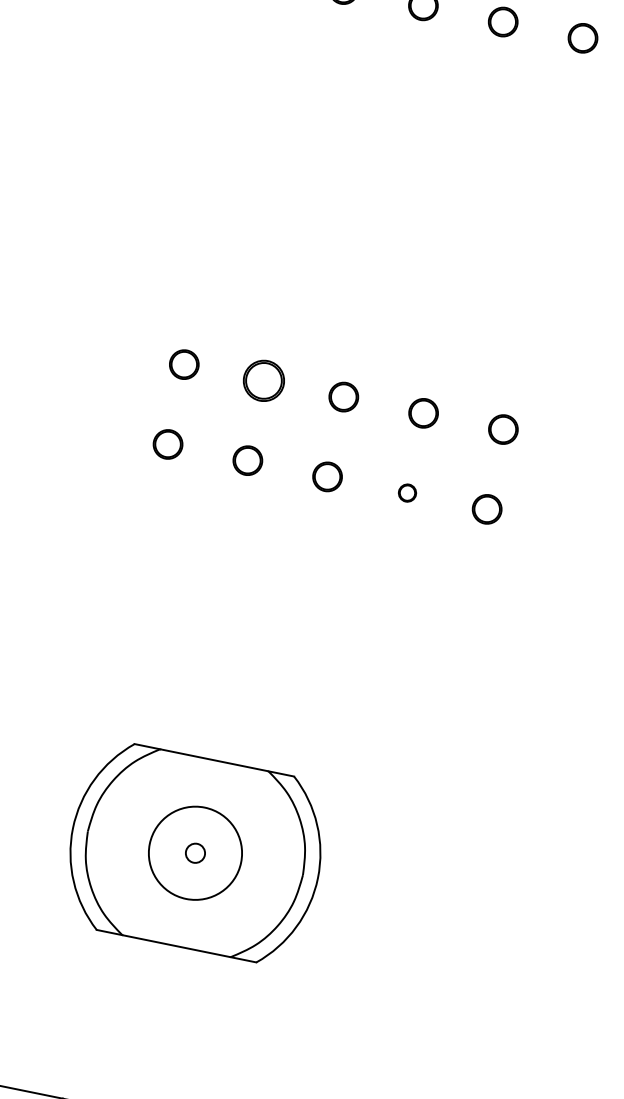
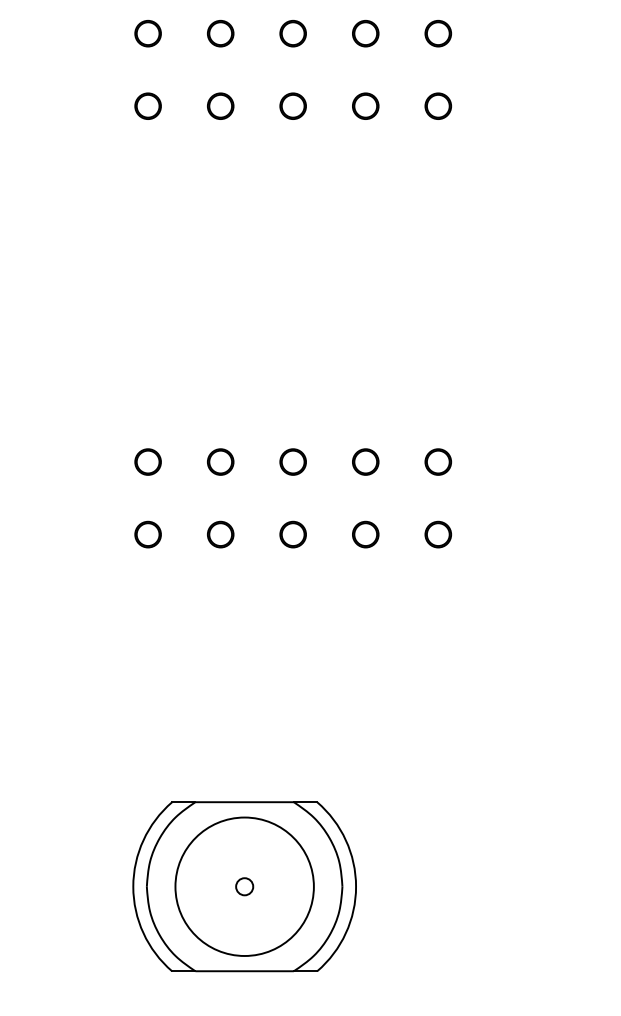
circle: (264, 380) -> (220, 461), size x0.71
part: (407, 492) -> (365, 534), size x1.67
circle: (195, 852) -> (244, 886), size x1.67

